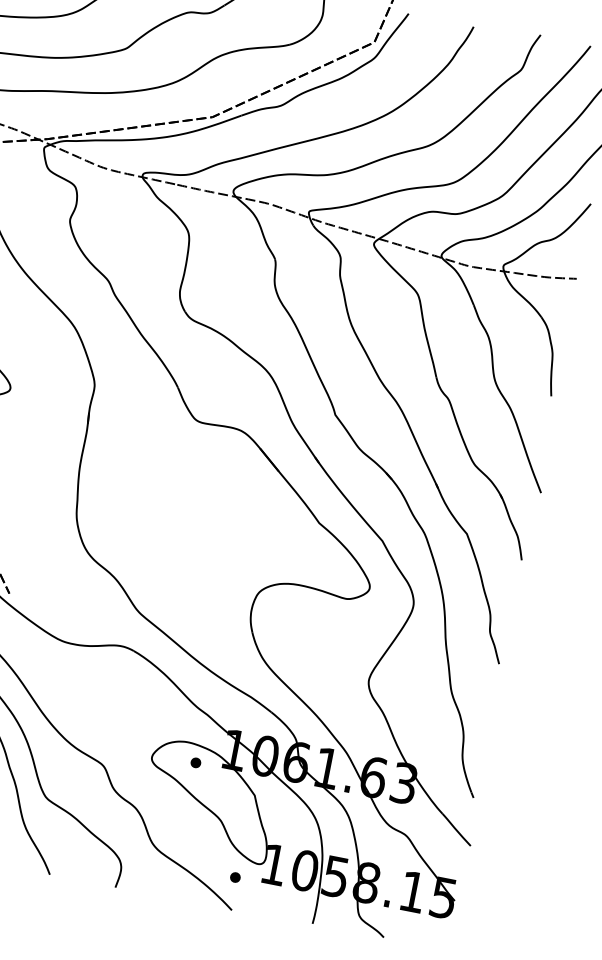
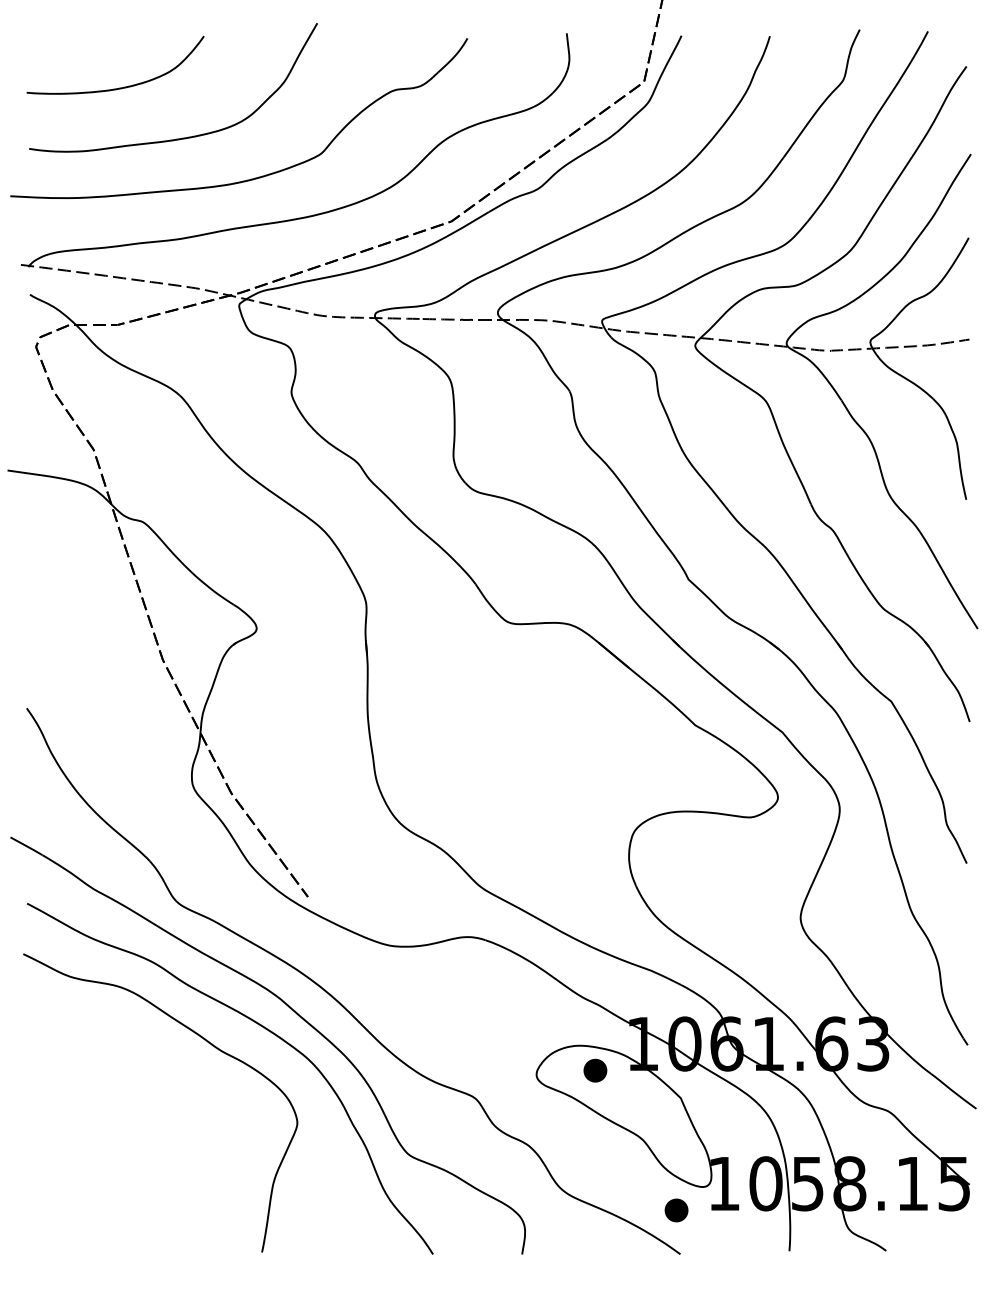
part: (195, 762) -> (595, 1070), size x1.67
part: (235, 877) -> (676, 1210), size x1.67

